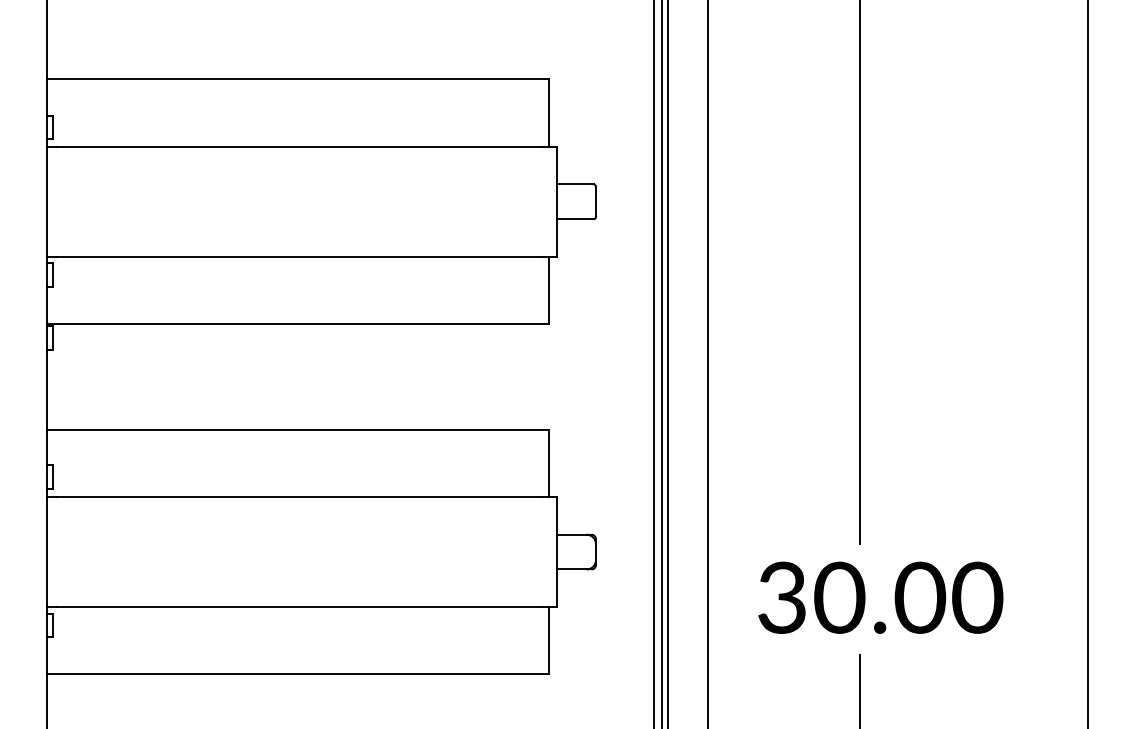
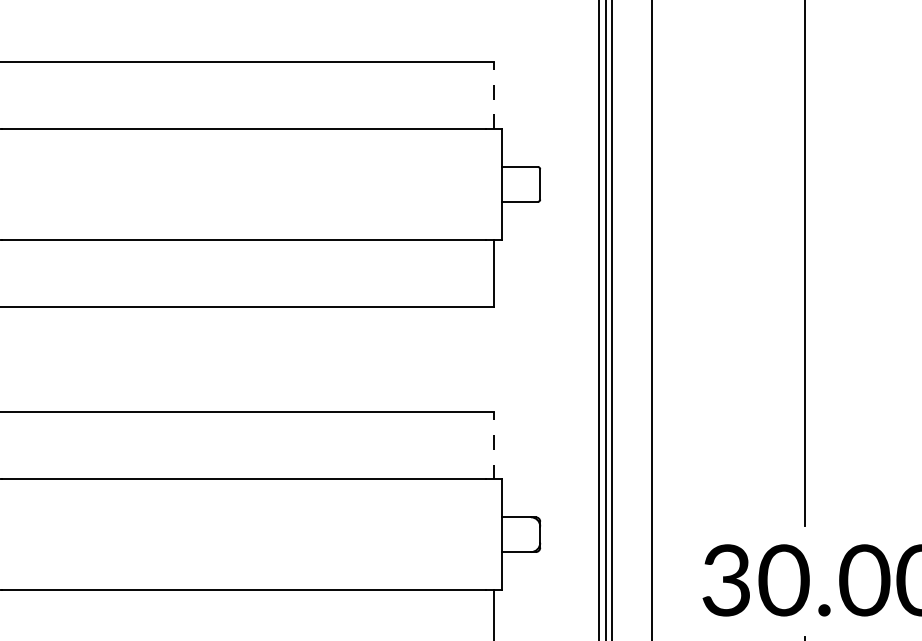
line: (549, 112) -> (493, 95), solid -> dashed
line: (549, 463) -> (493, 446), solid -> dashed

